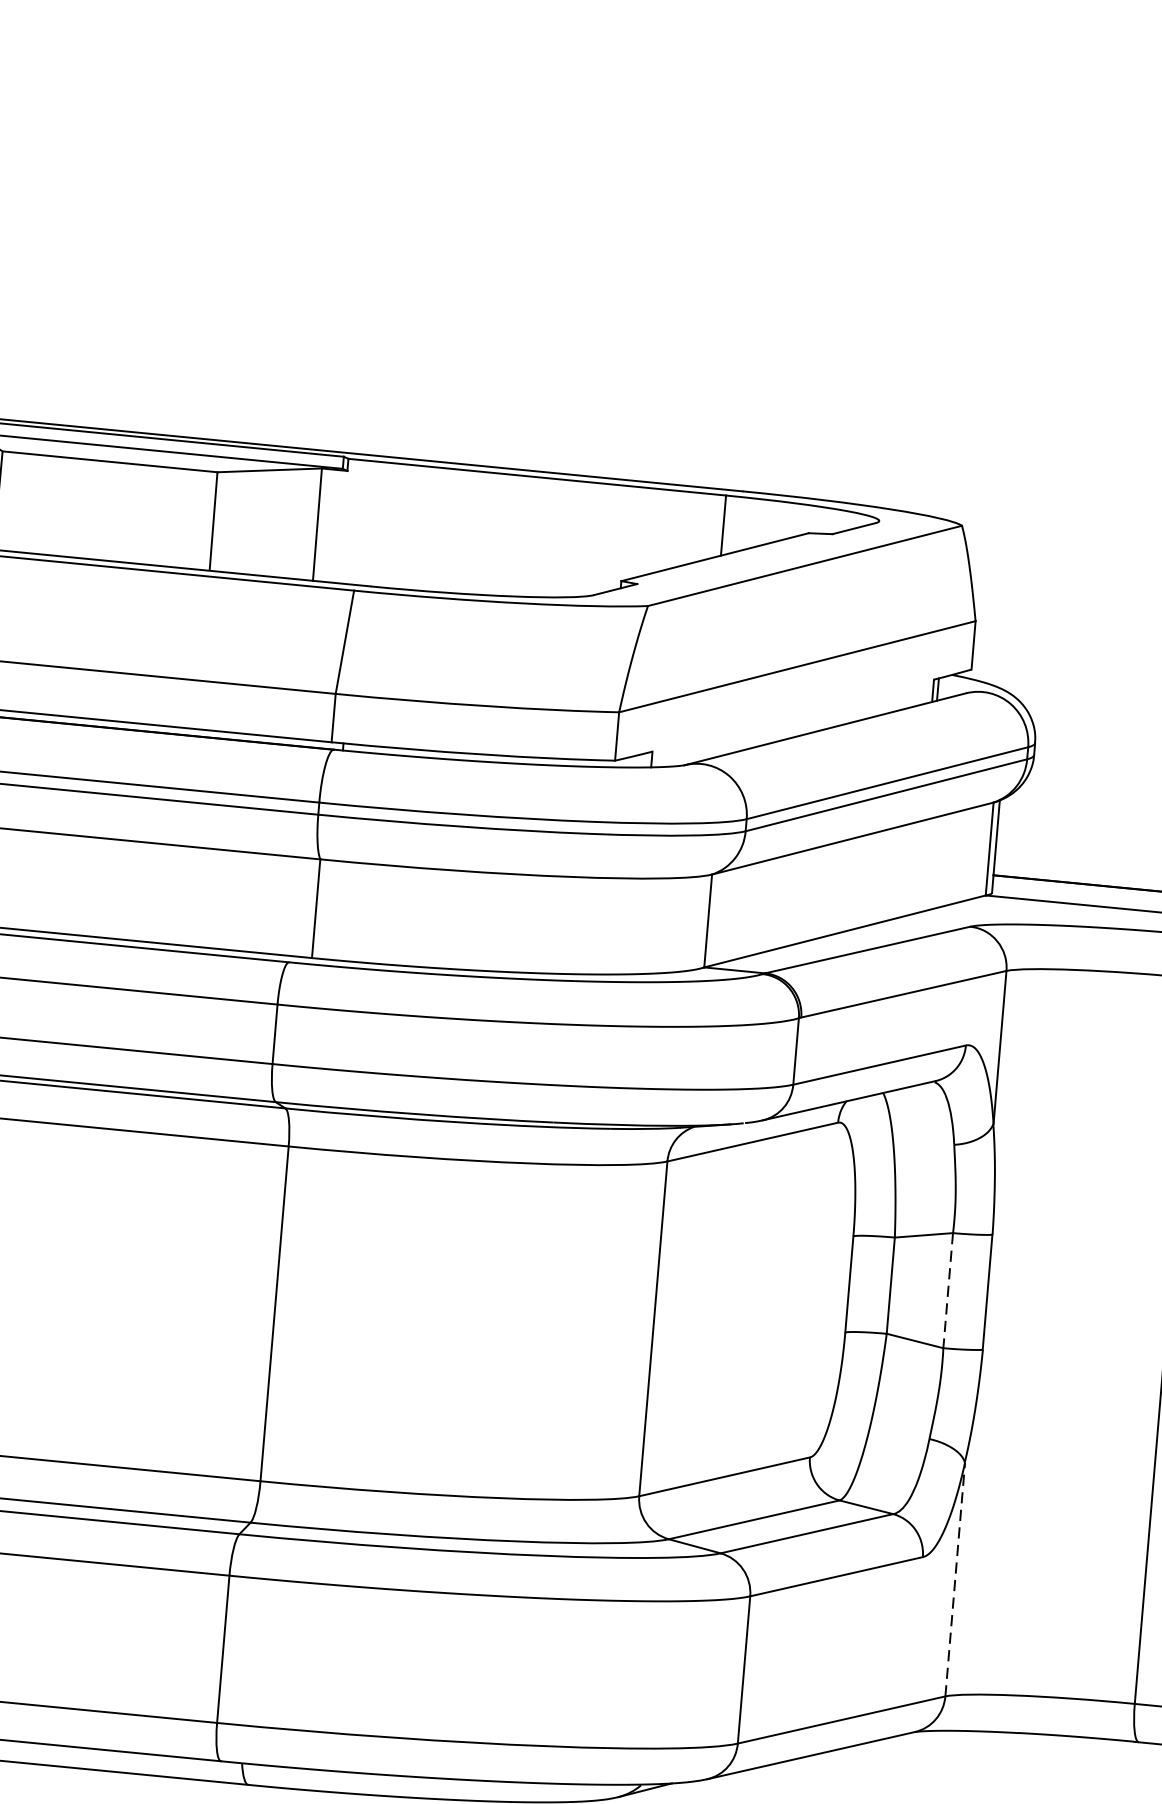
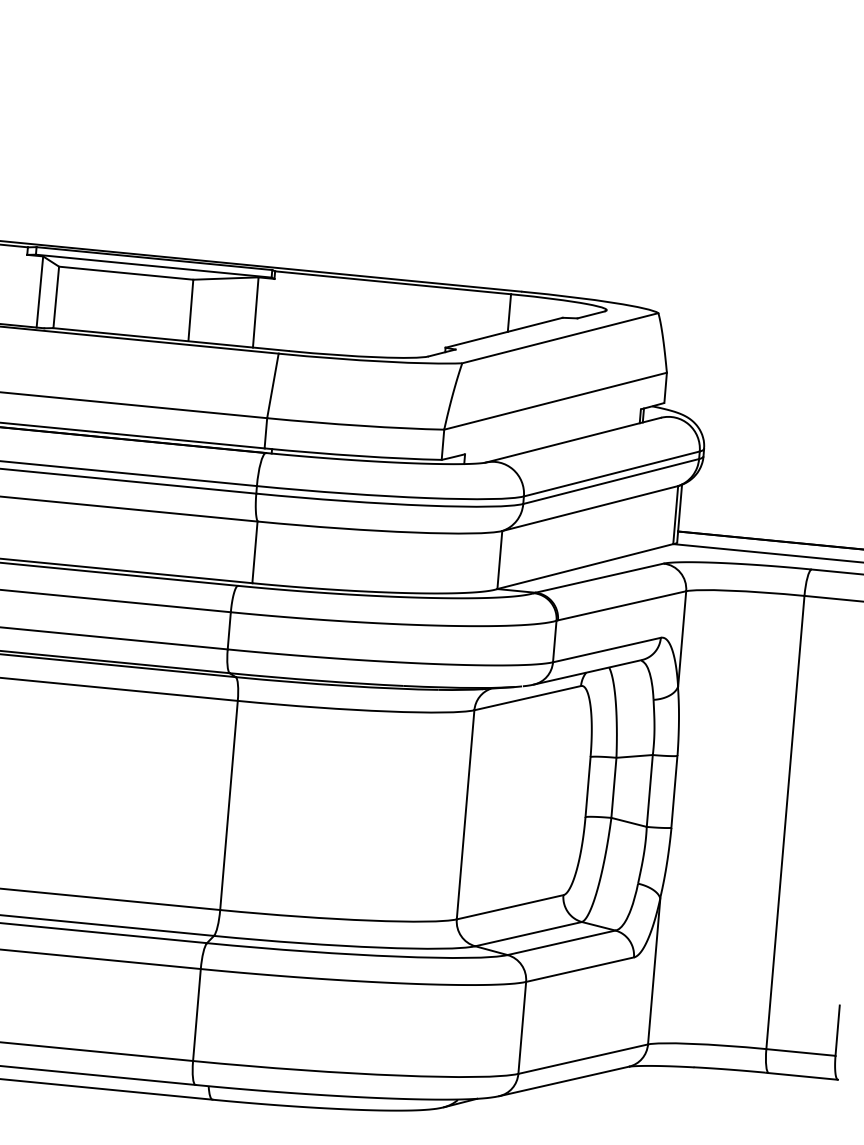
line: (947, 1291) -> (649, 791), dashed -> solid
line: (955, 1578) -> (654, 970), dashed -> solid

